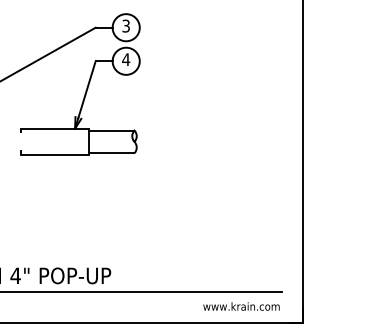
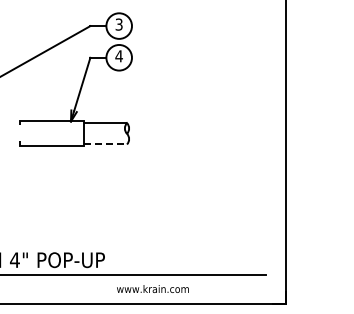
line: (112, 153) -> (106, 144), solid -> dashed
text: (241, 305) -> (152, 288), moved

